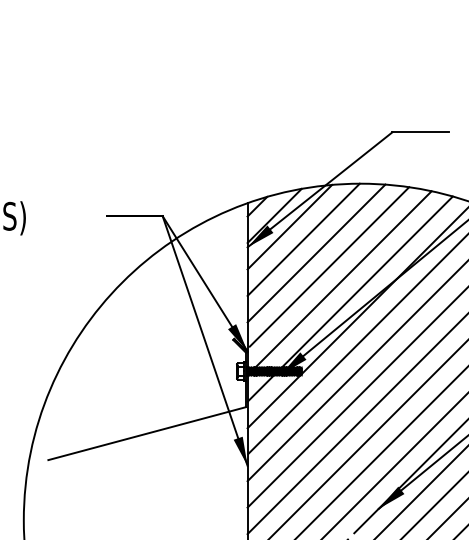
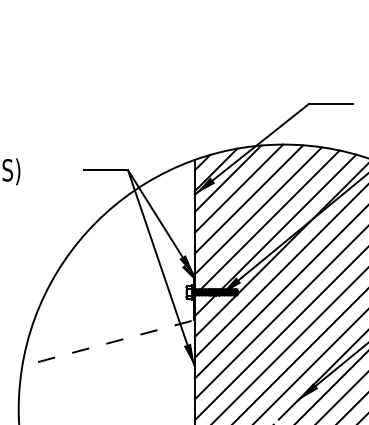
line: (146, 433) -> (115, 341), solid -> dashed

